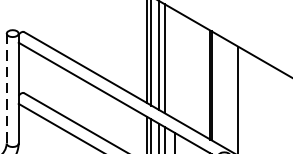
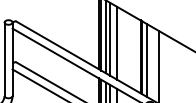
line: (174, 63) -> (116, 42), added
line: (6, 88) -> (4, 59), dashed -> solid
line: (219, 88) -> (146, 59), added

